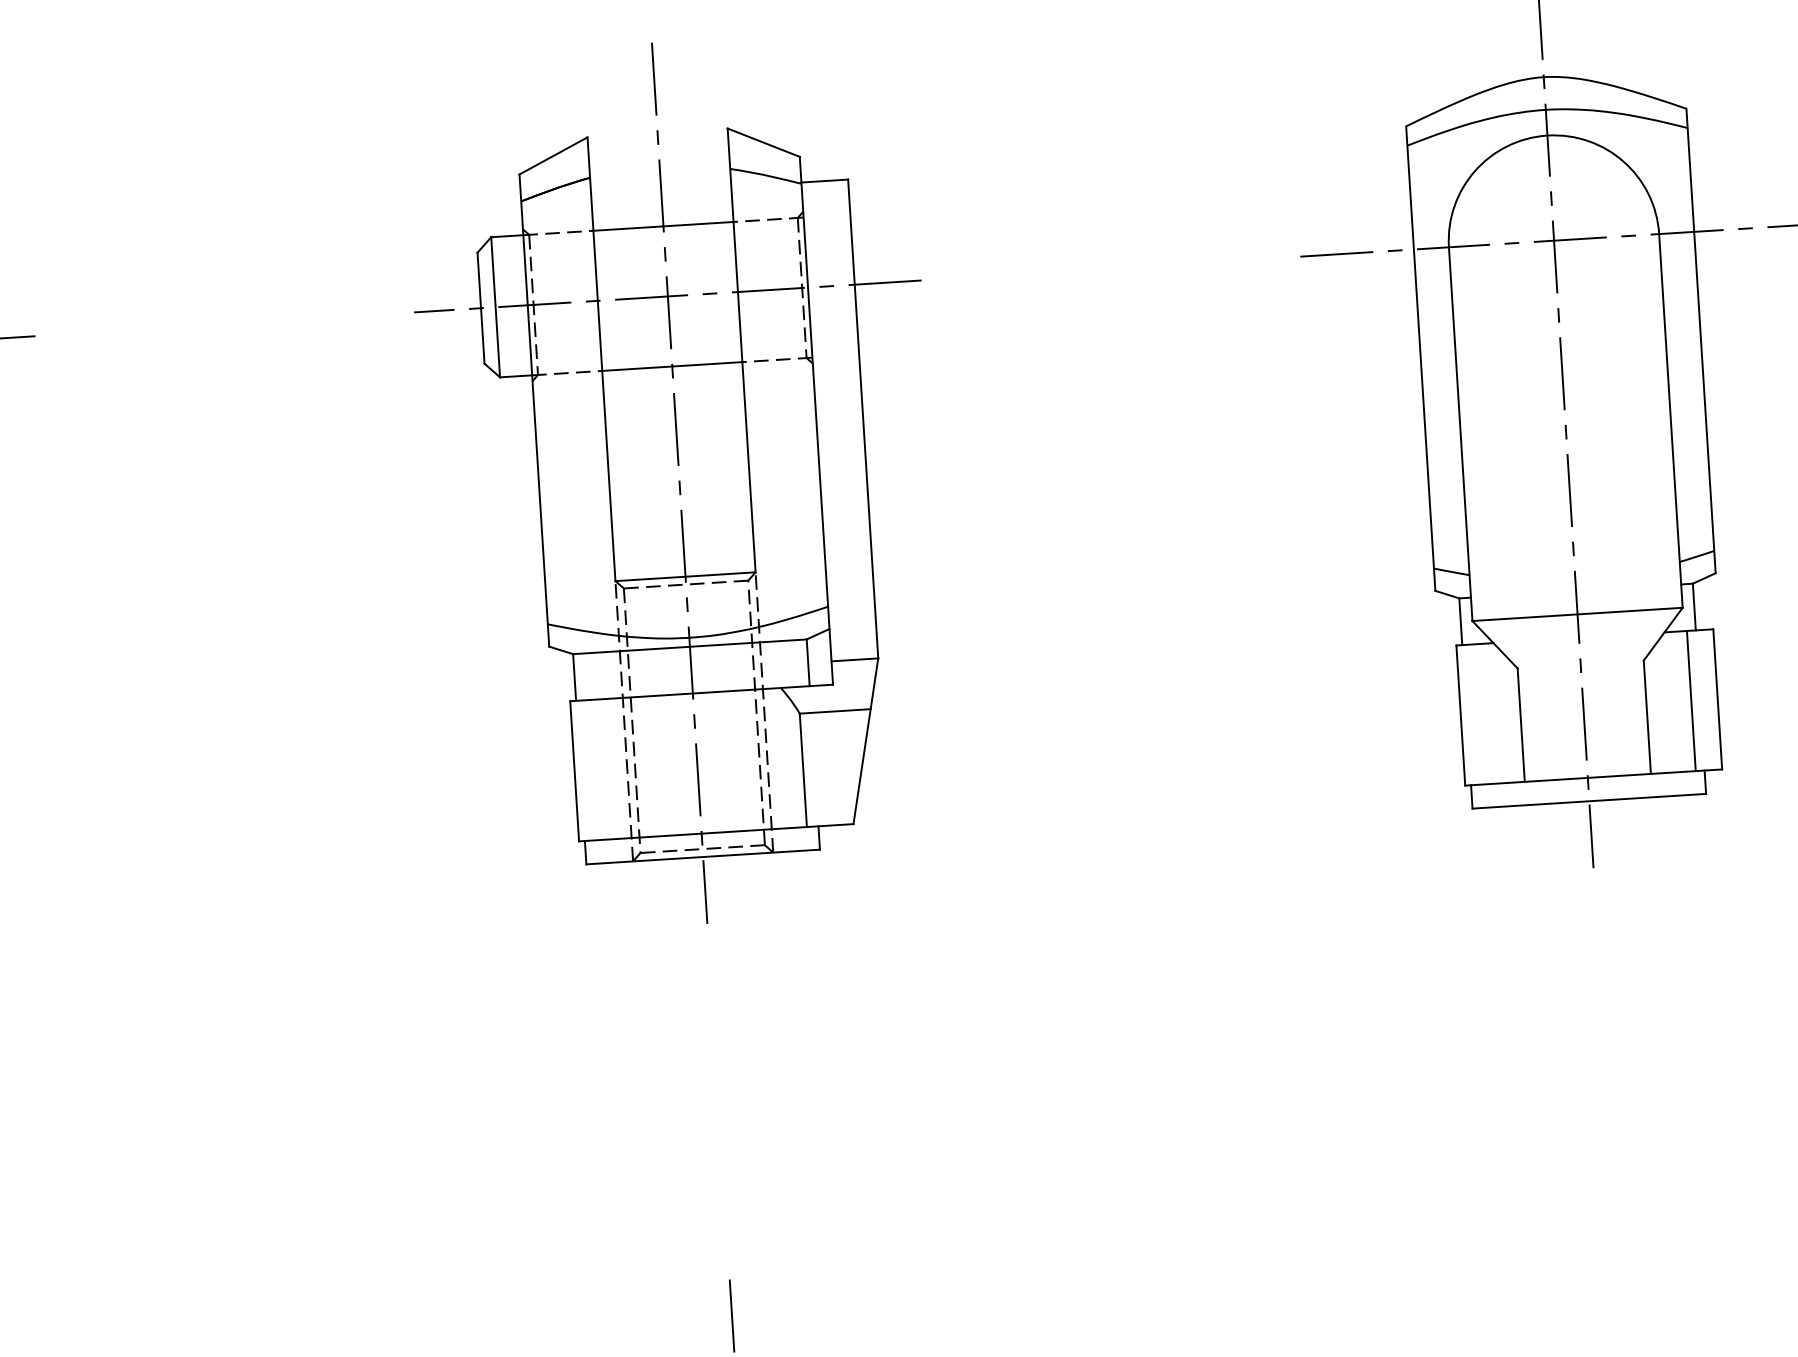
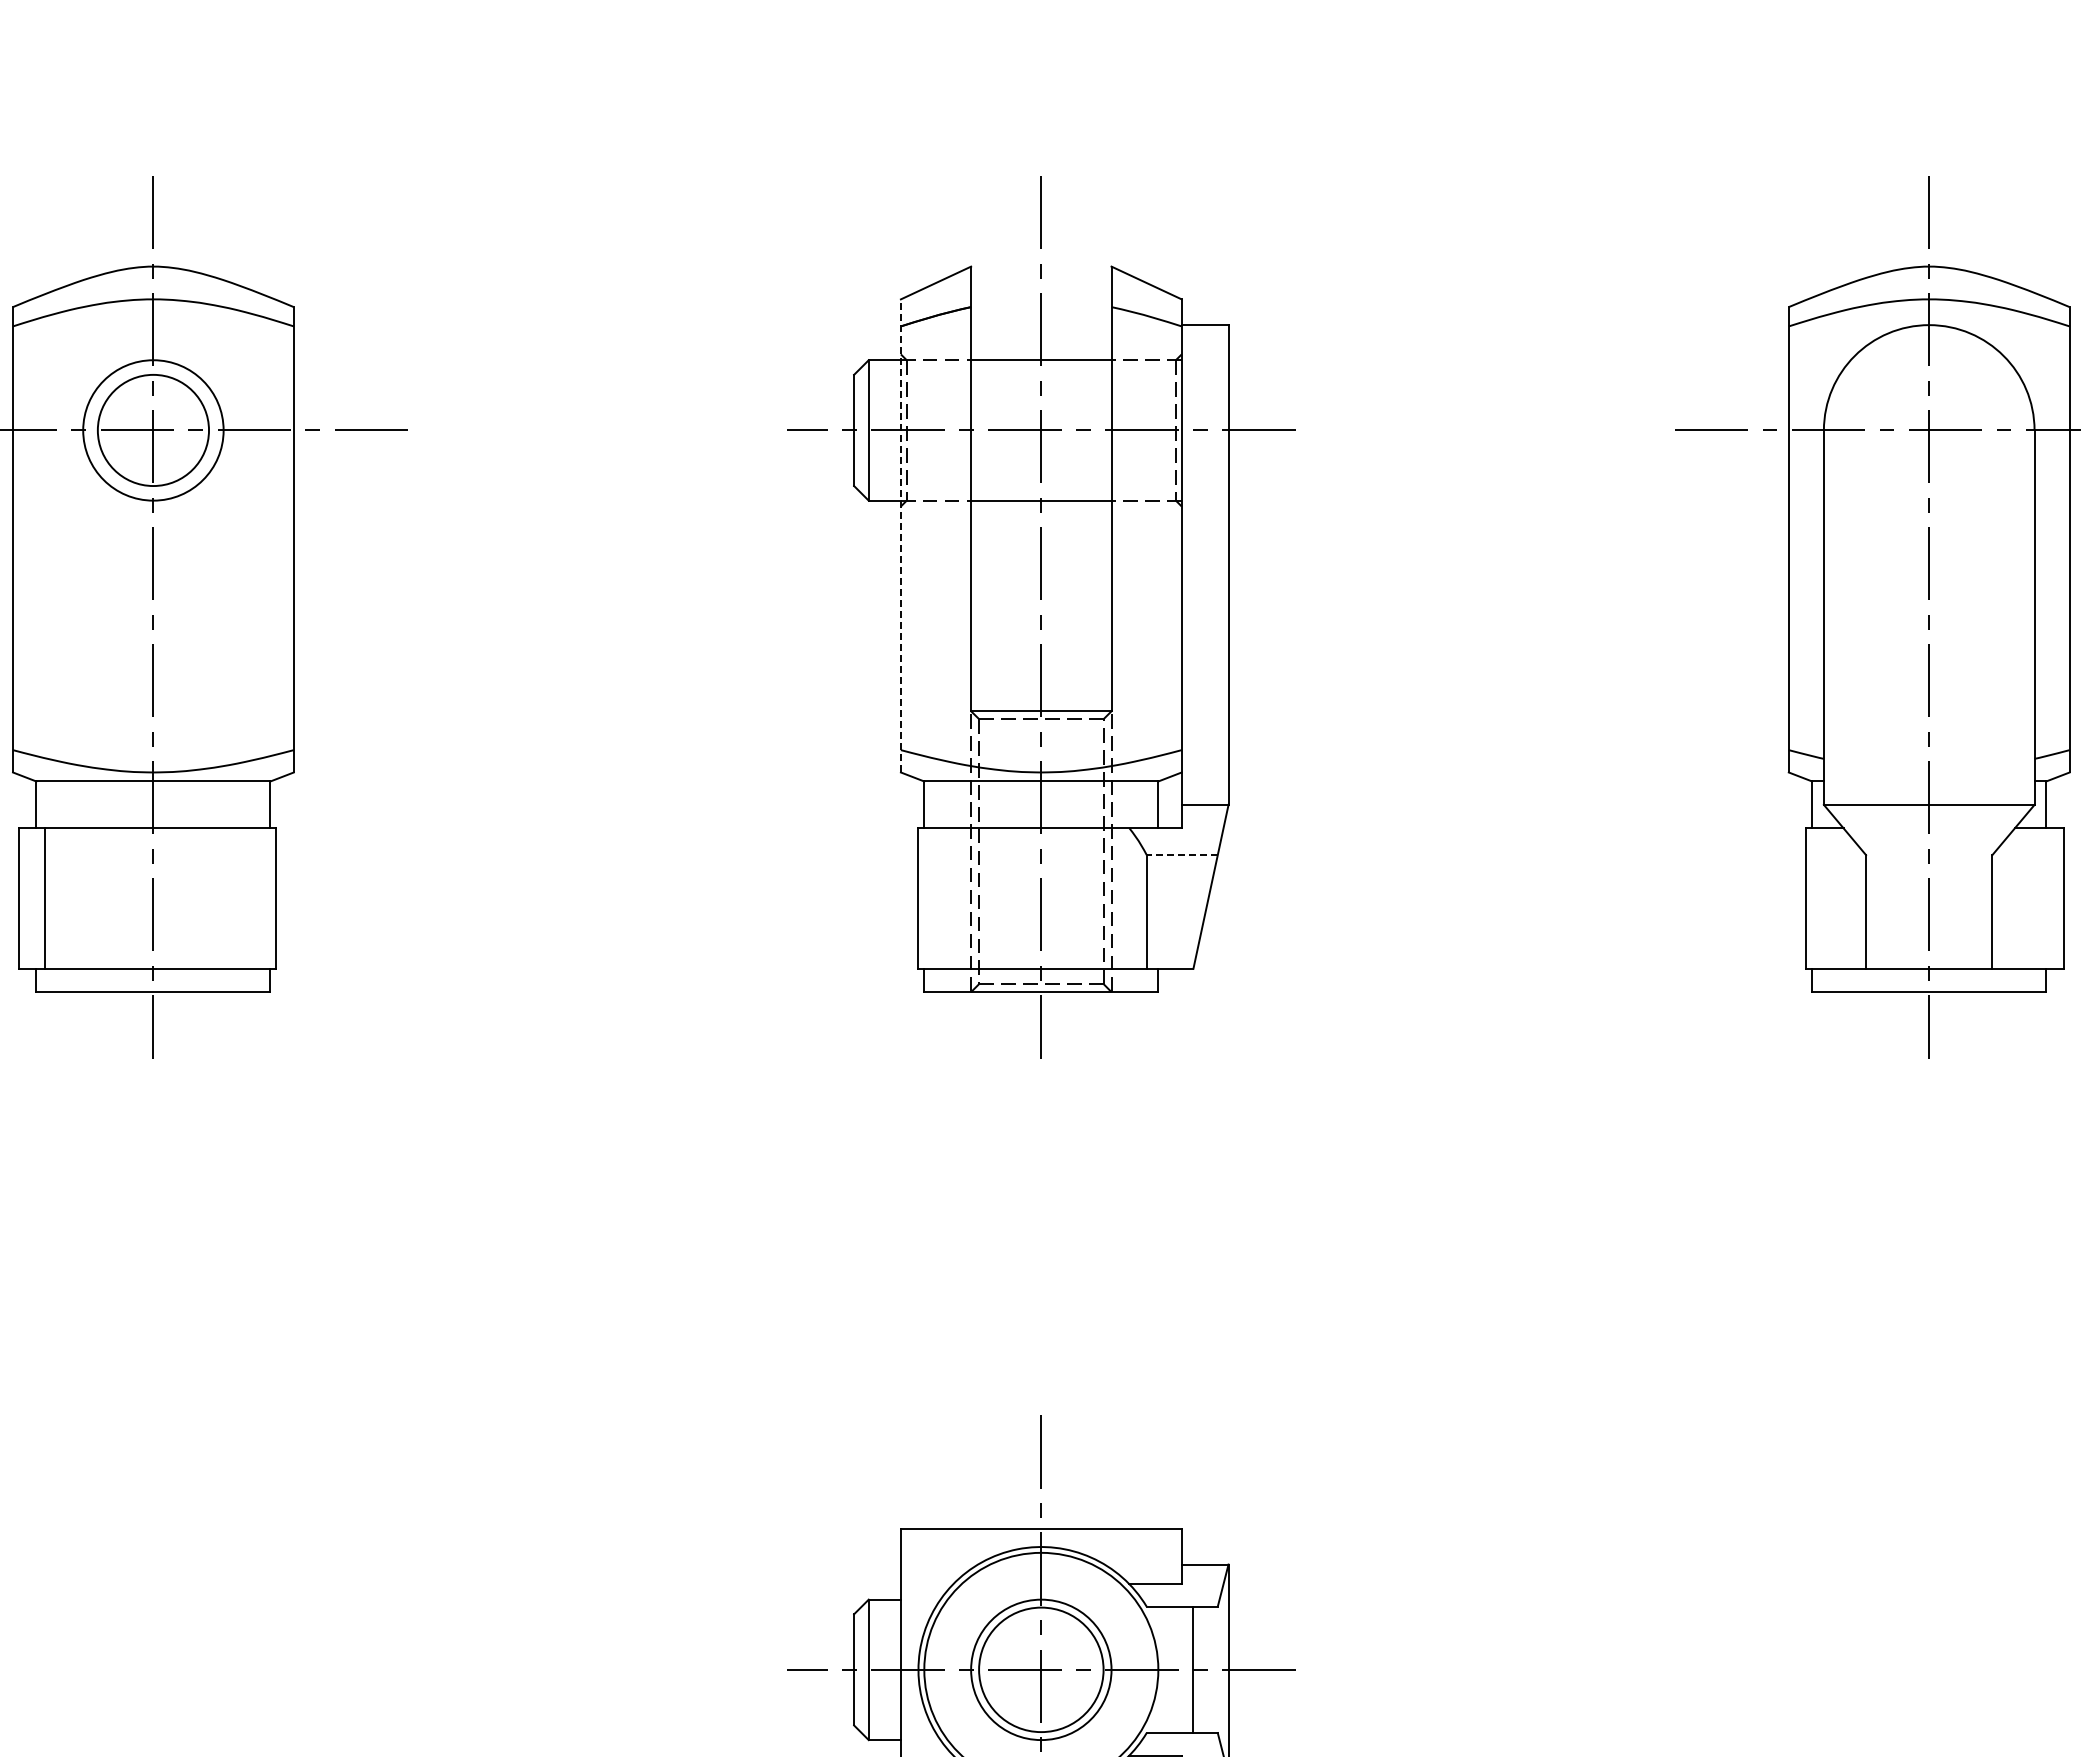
line: (533, 410) -> (900, 535), solid -> dashed
line: (1691, 701) -> (2037, 898), removed
line: (835, 711) -> (1182, 855), solid -> dashed

